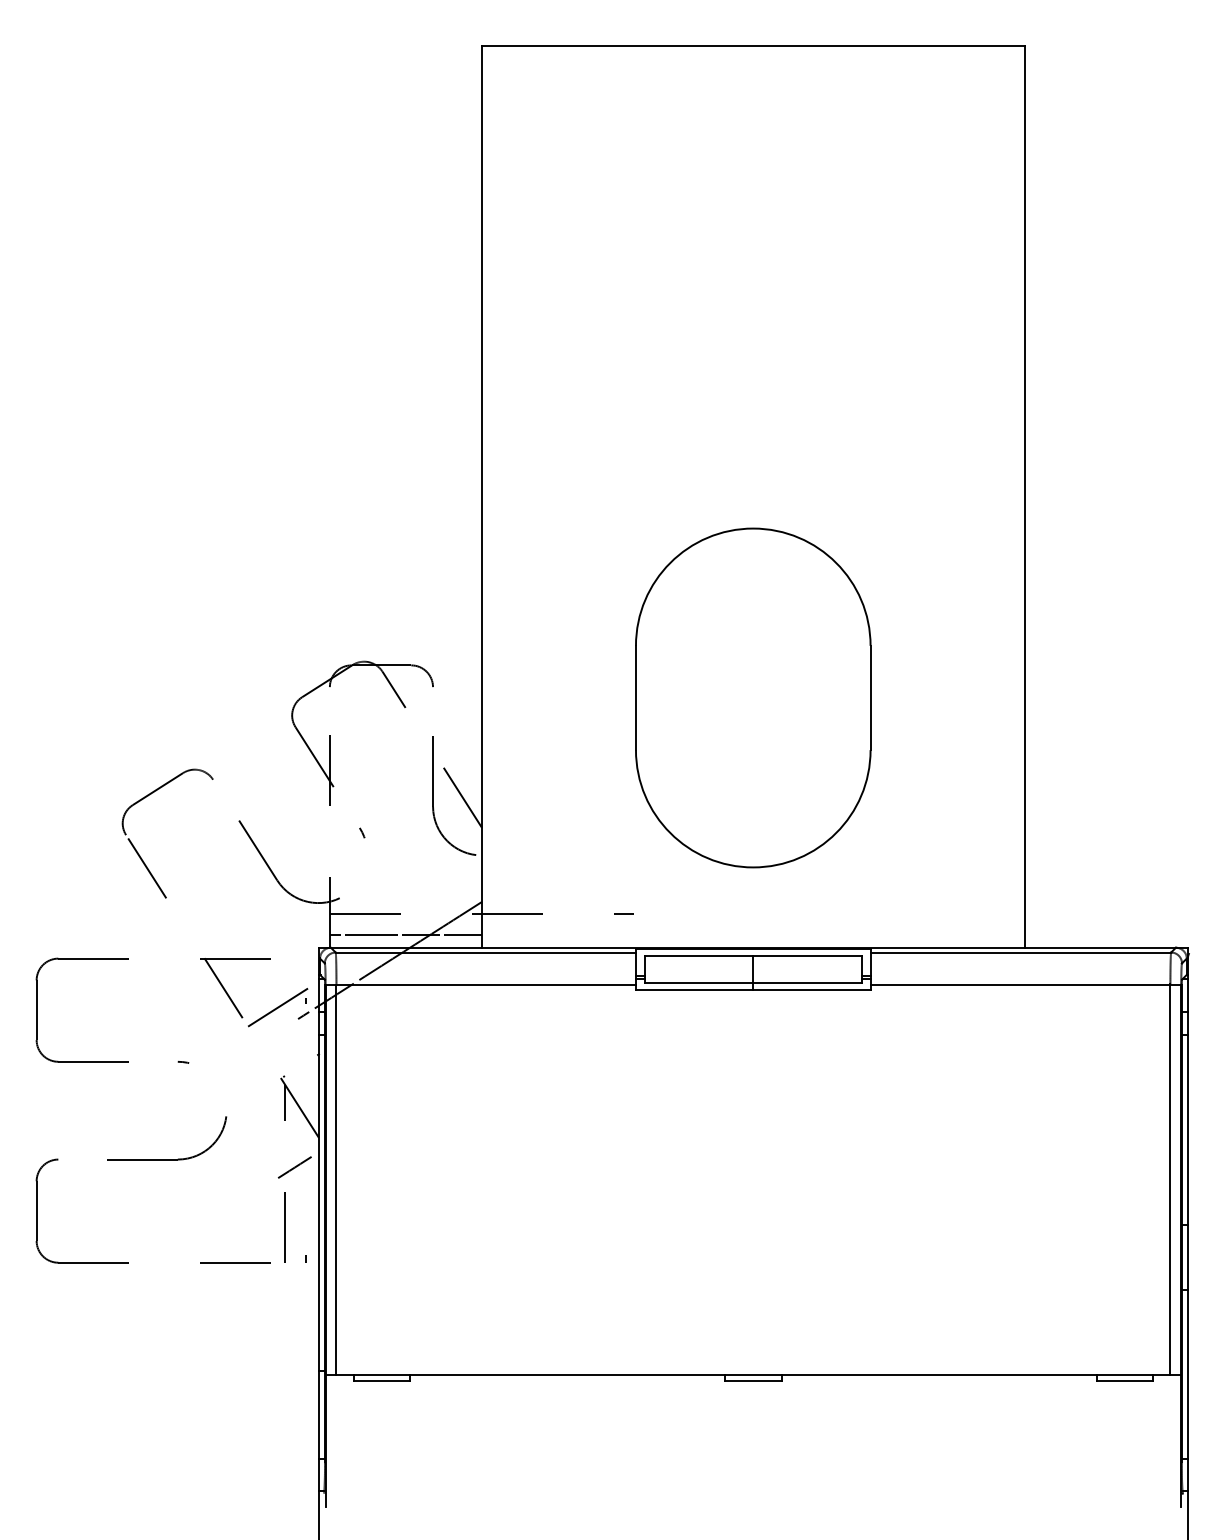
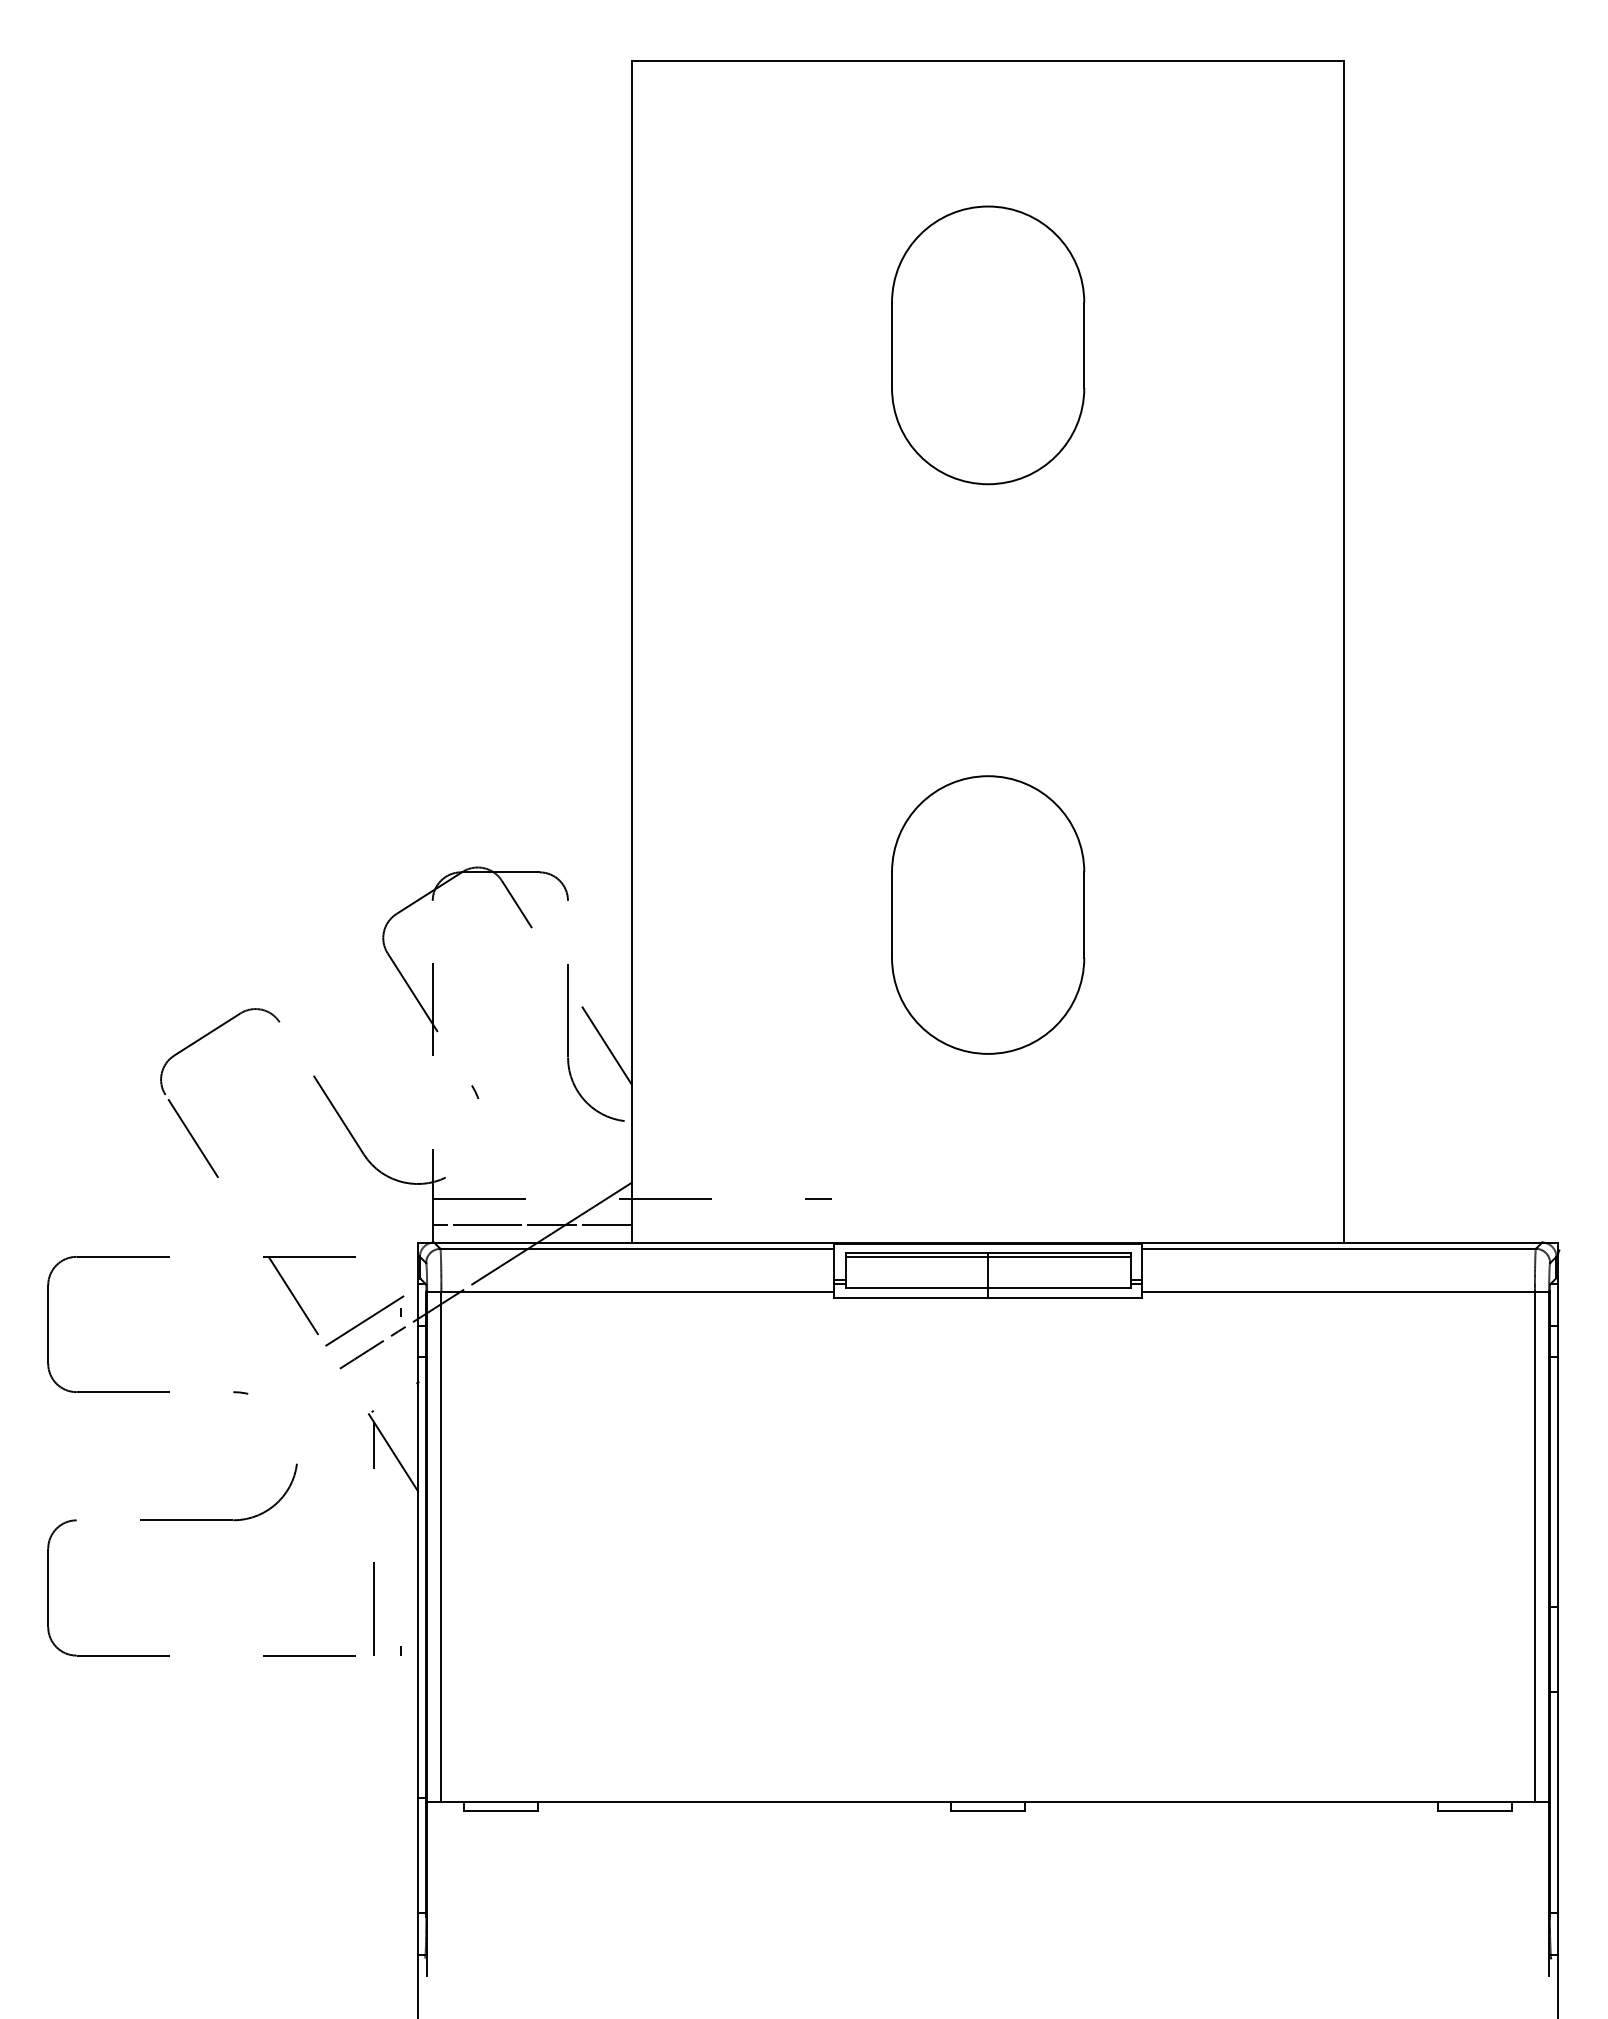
part: (753, 263) -> (988, 345), added
part: (753, 697) -> (988, 914), size x0.62
line: (752, 958) -> (987, 1256), added
line: (294, 1167) -> (361, 1354), moved

